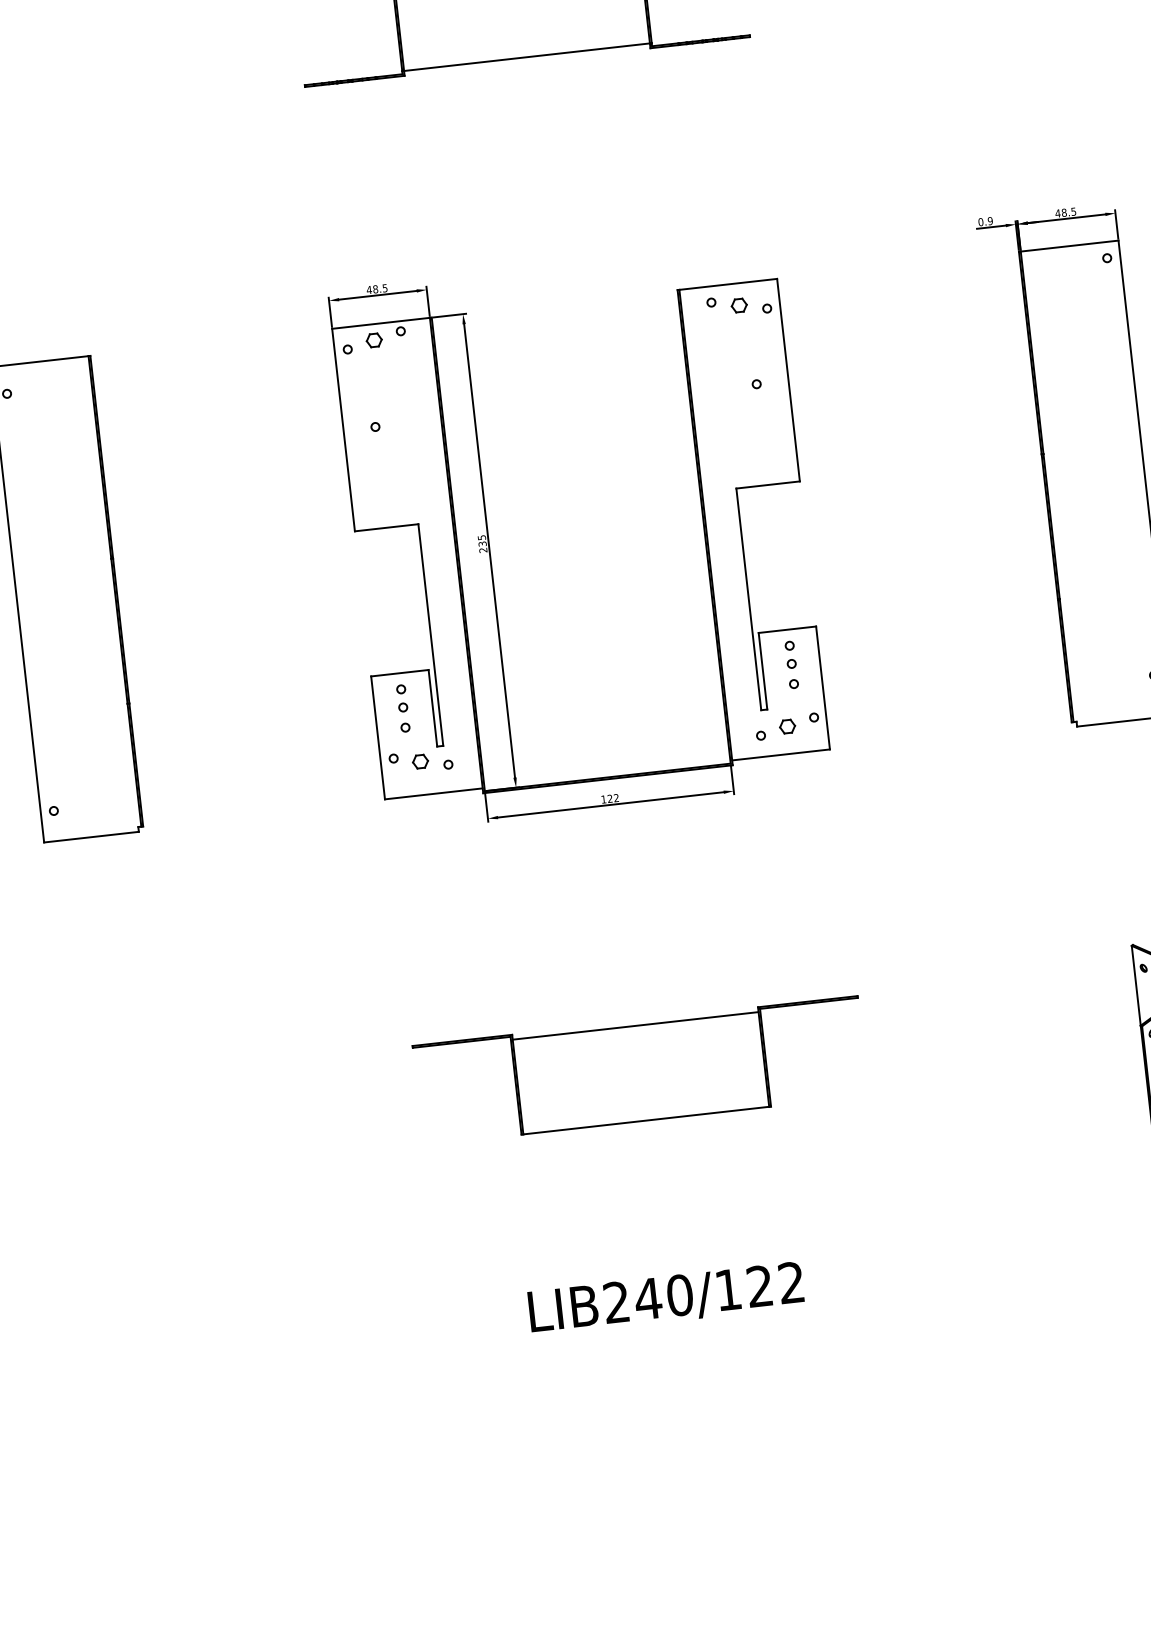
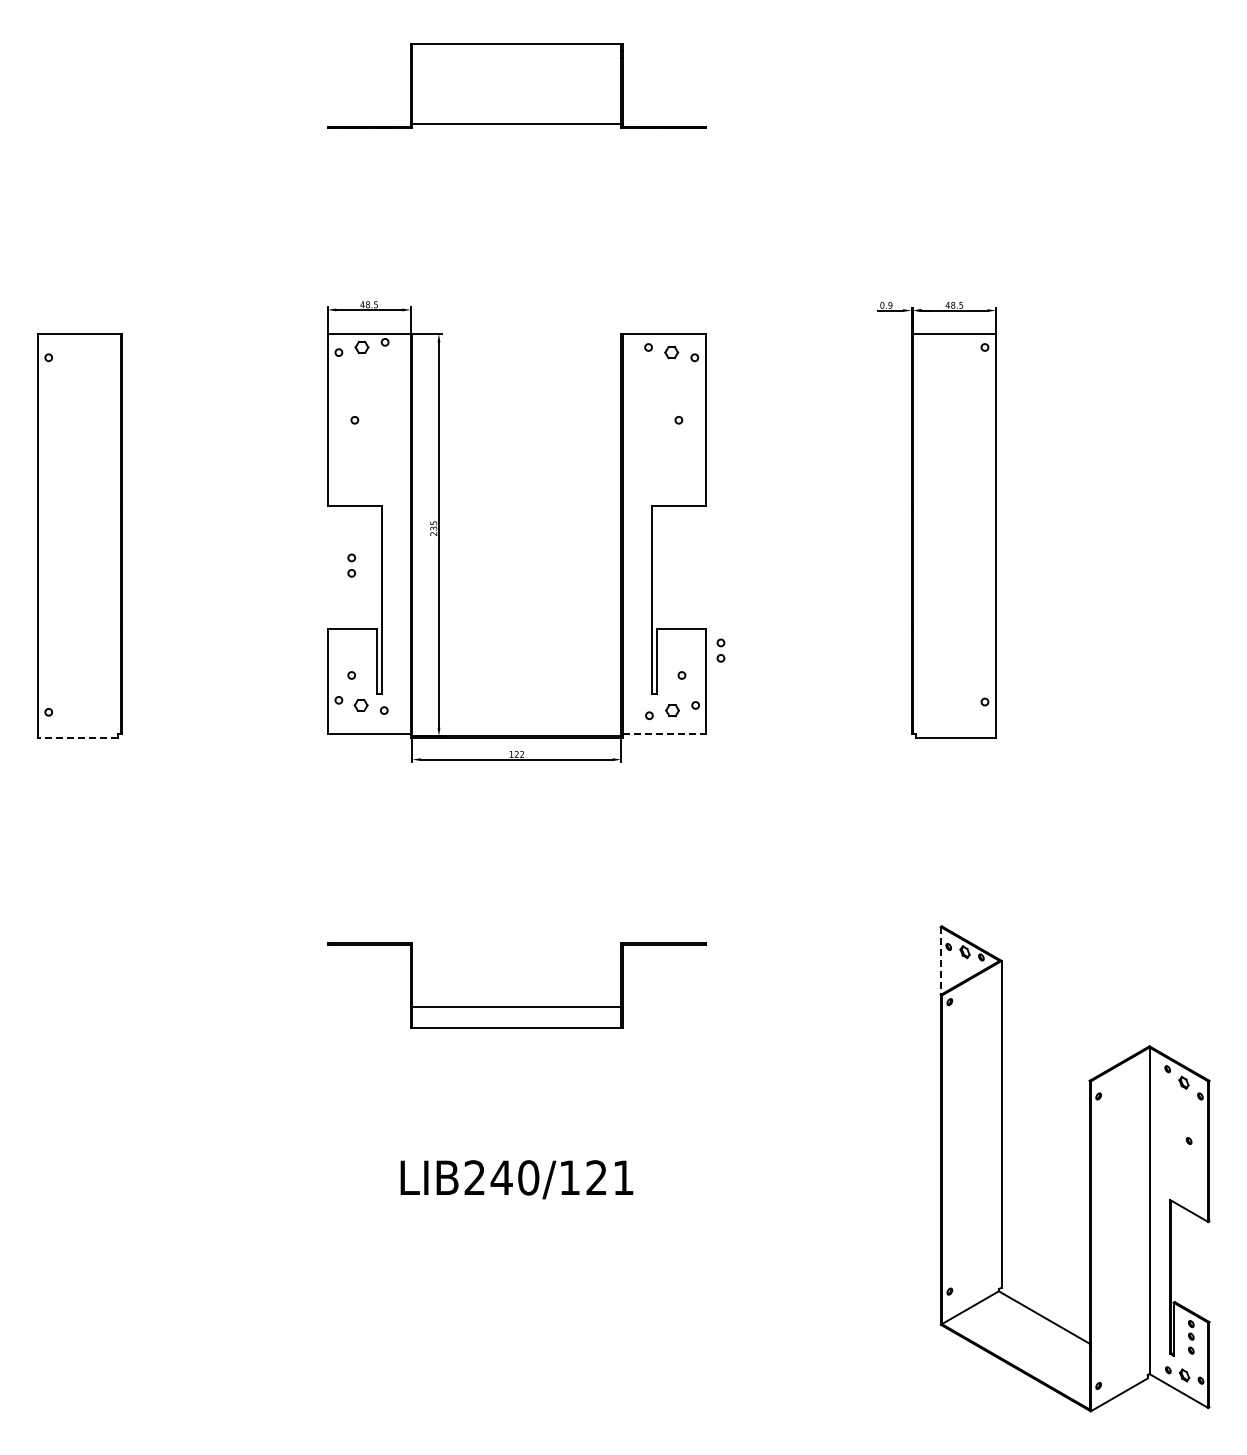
part: (790, 654) -> (720, 650), moved
part: (401, 698) -> (351, 565), moved
line: (781, 754) -> (664, 733), solid -> dashed
line: (91, 836) -> (77, 737), solid -> dashed
line: (1135, 985) -> (940, 960), solid -> dashed
line: (635, 1025) -> (516, 1007), moved
text: (791, 1282) -> (623, 1177), LIB240/122 -> LIB240/121

